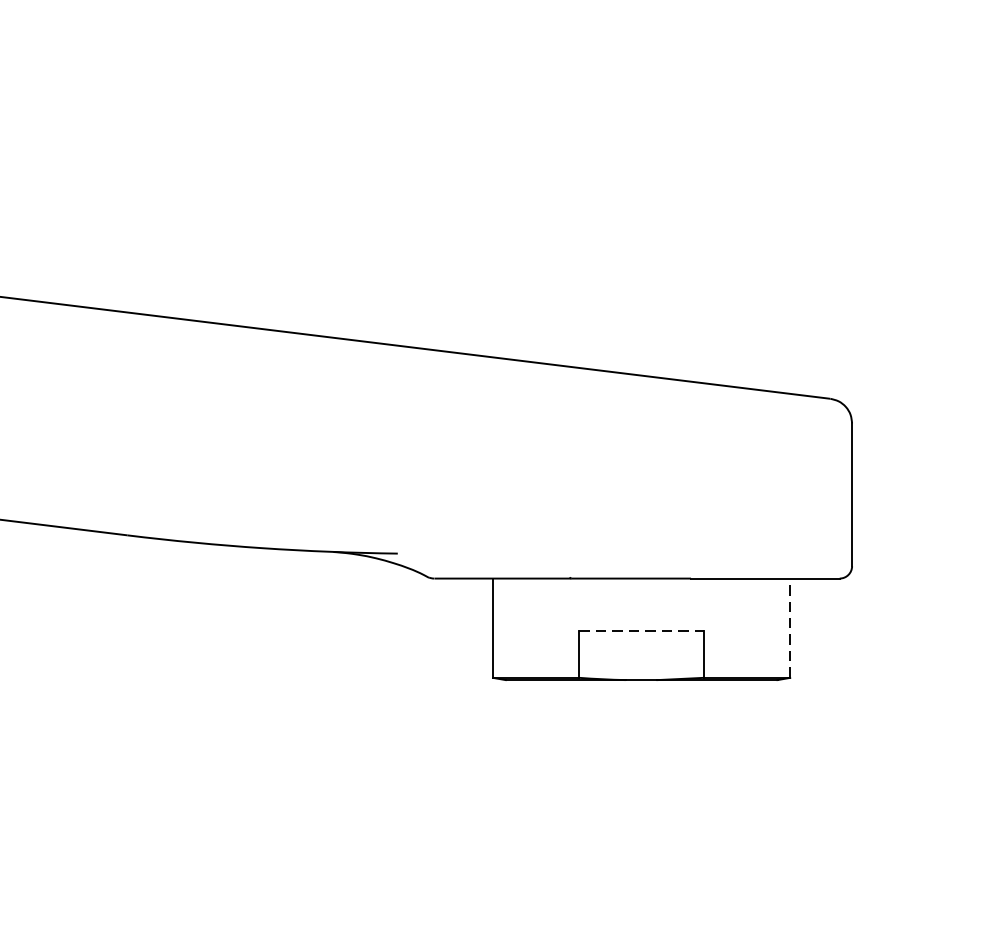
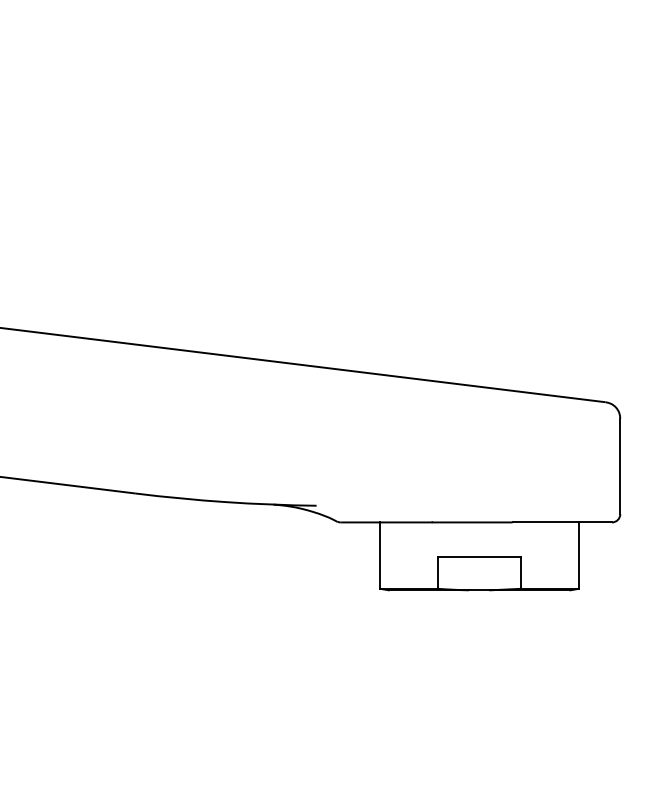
line: (789, 628) -> (578, 555), dashed -> solid
line: (641, 631) -> (479, 557), dashed -> solid

